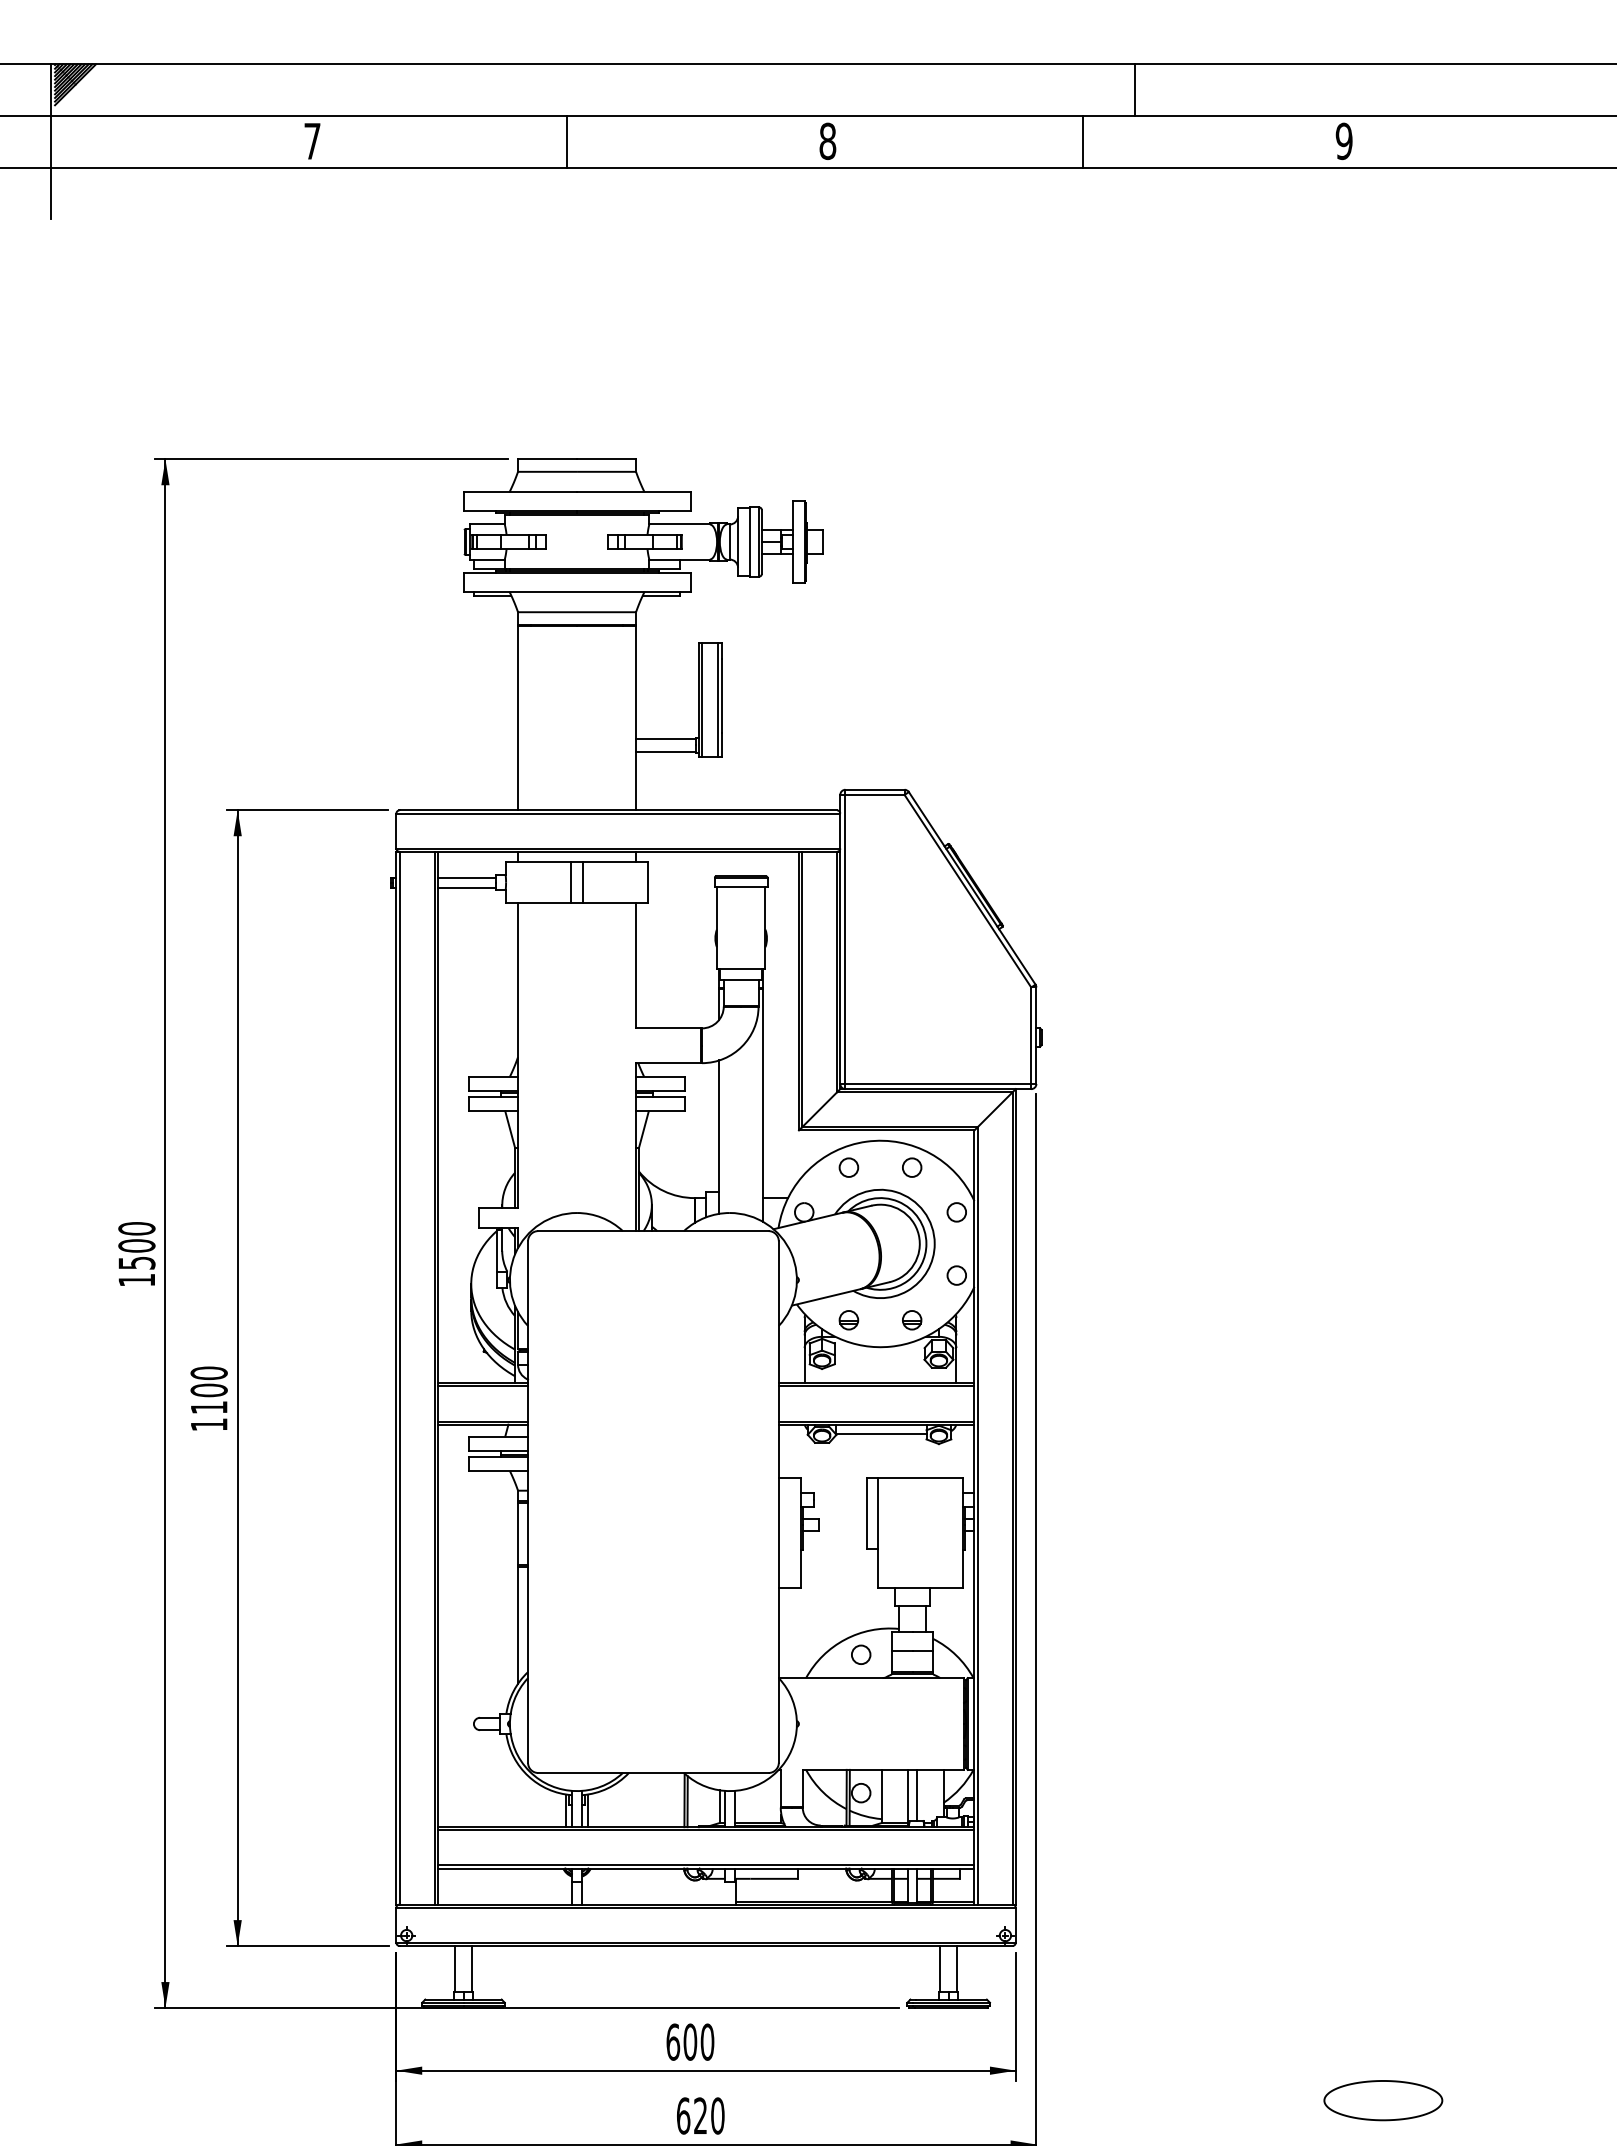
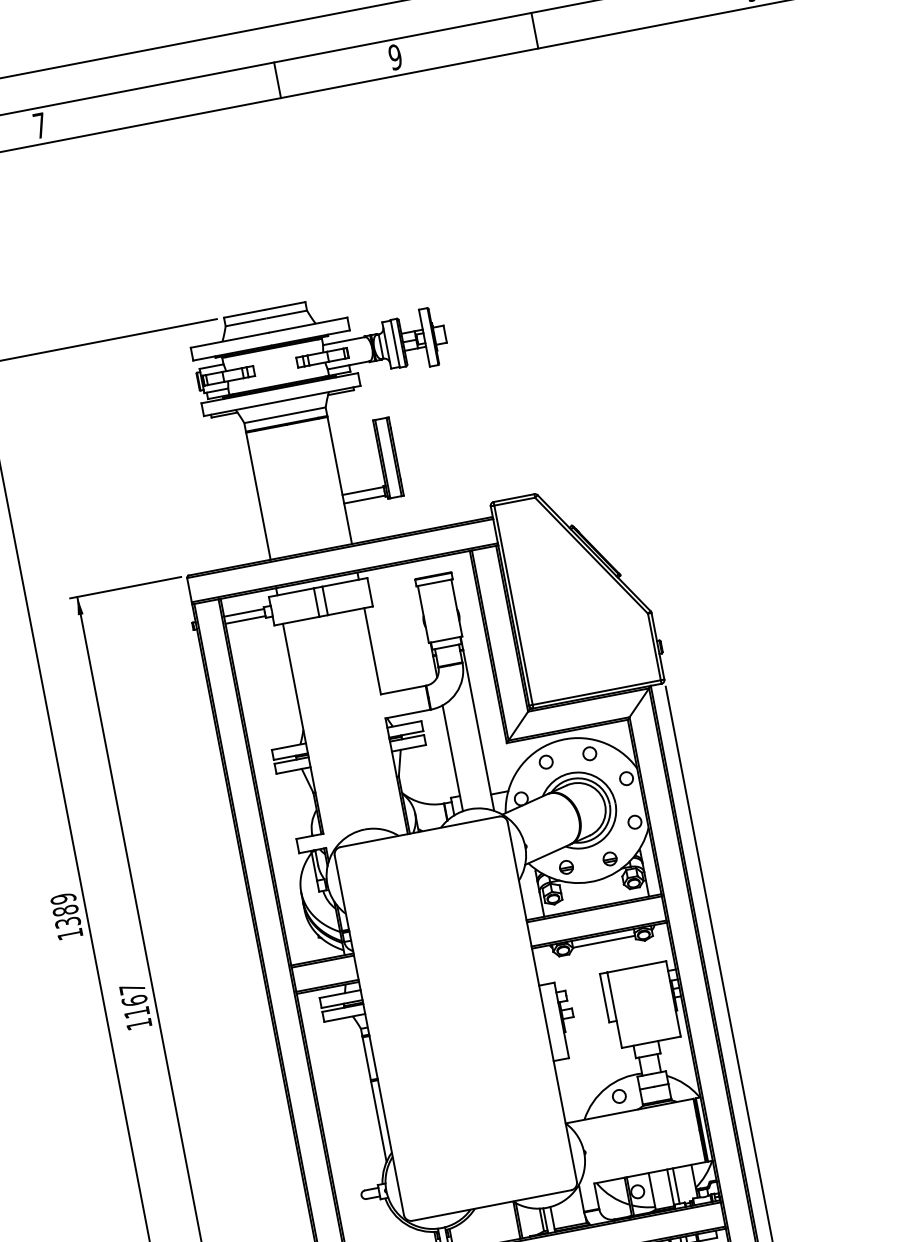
line: (566, 141) -> (277, 80), moved
text: (827, 141) -> (395, 57), 8 -> 9
line: (1082, 141) -> (534, 30), moved
text: (136, 1245) -> (65, 910), 1500 -> 1389
text: (208, 1381) -> (133, 994), 1100 -> 1167

